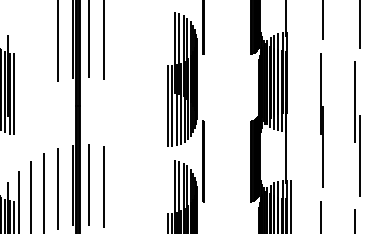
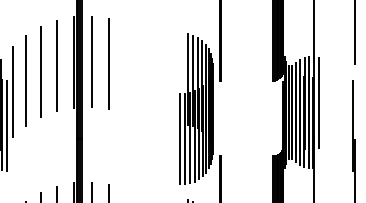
line: (43, 46) -> (40, 72), added
line: (30, 53) -> (25, 80), added
line: (18, 64) -> (12, 92), added
line: (291, 73) -> (319, 102), added

